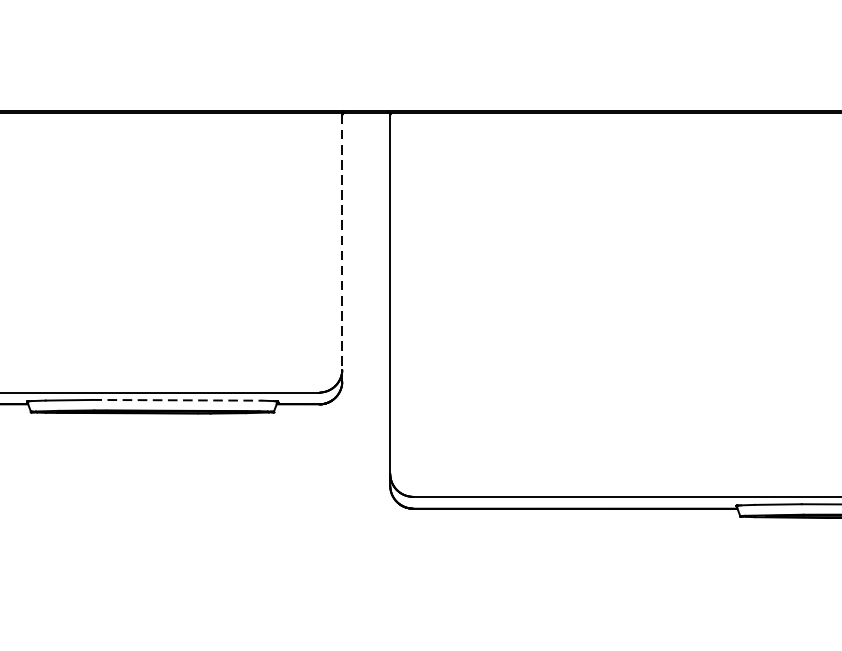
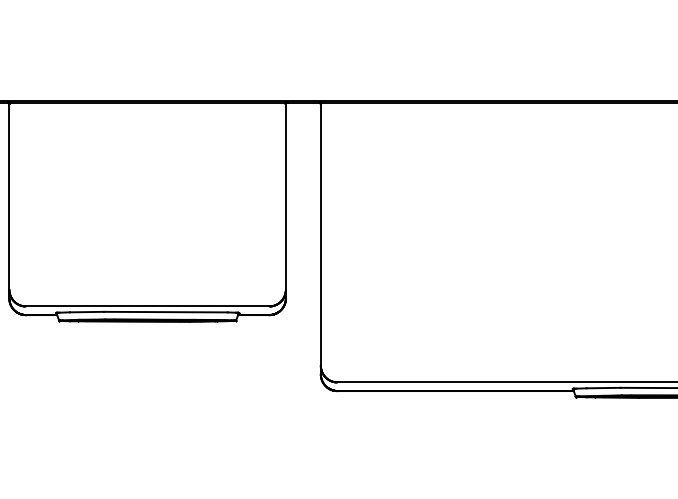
line: (341, 241) -> (285, 196), dashed -> solid
line: (176, 400) -> (165, 312), dashed -> solid

